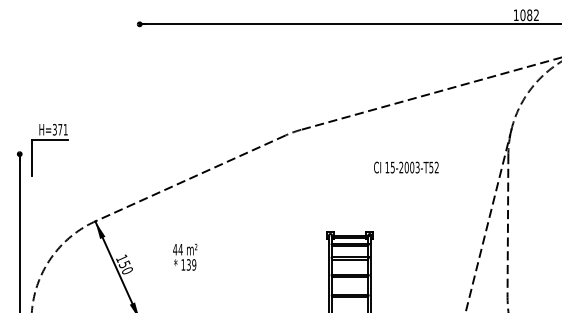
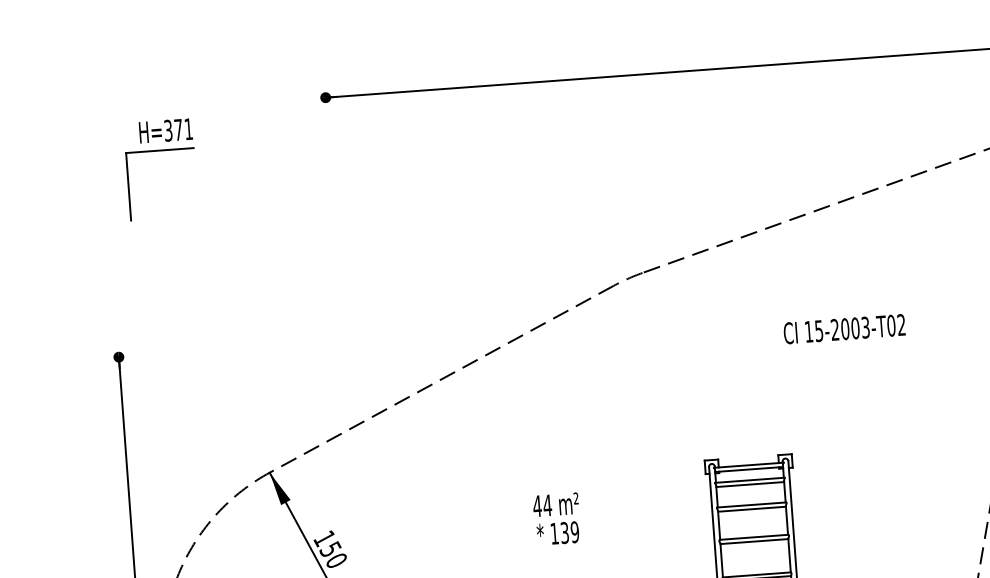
part: (49, 140) -> (159, 151), moved
text: (431, 167) -> (891, 325), 15-2003-T52 -> 15-2003-T02
text: (185, 257) -> (557, 519), moved

